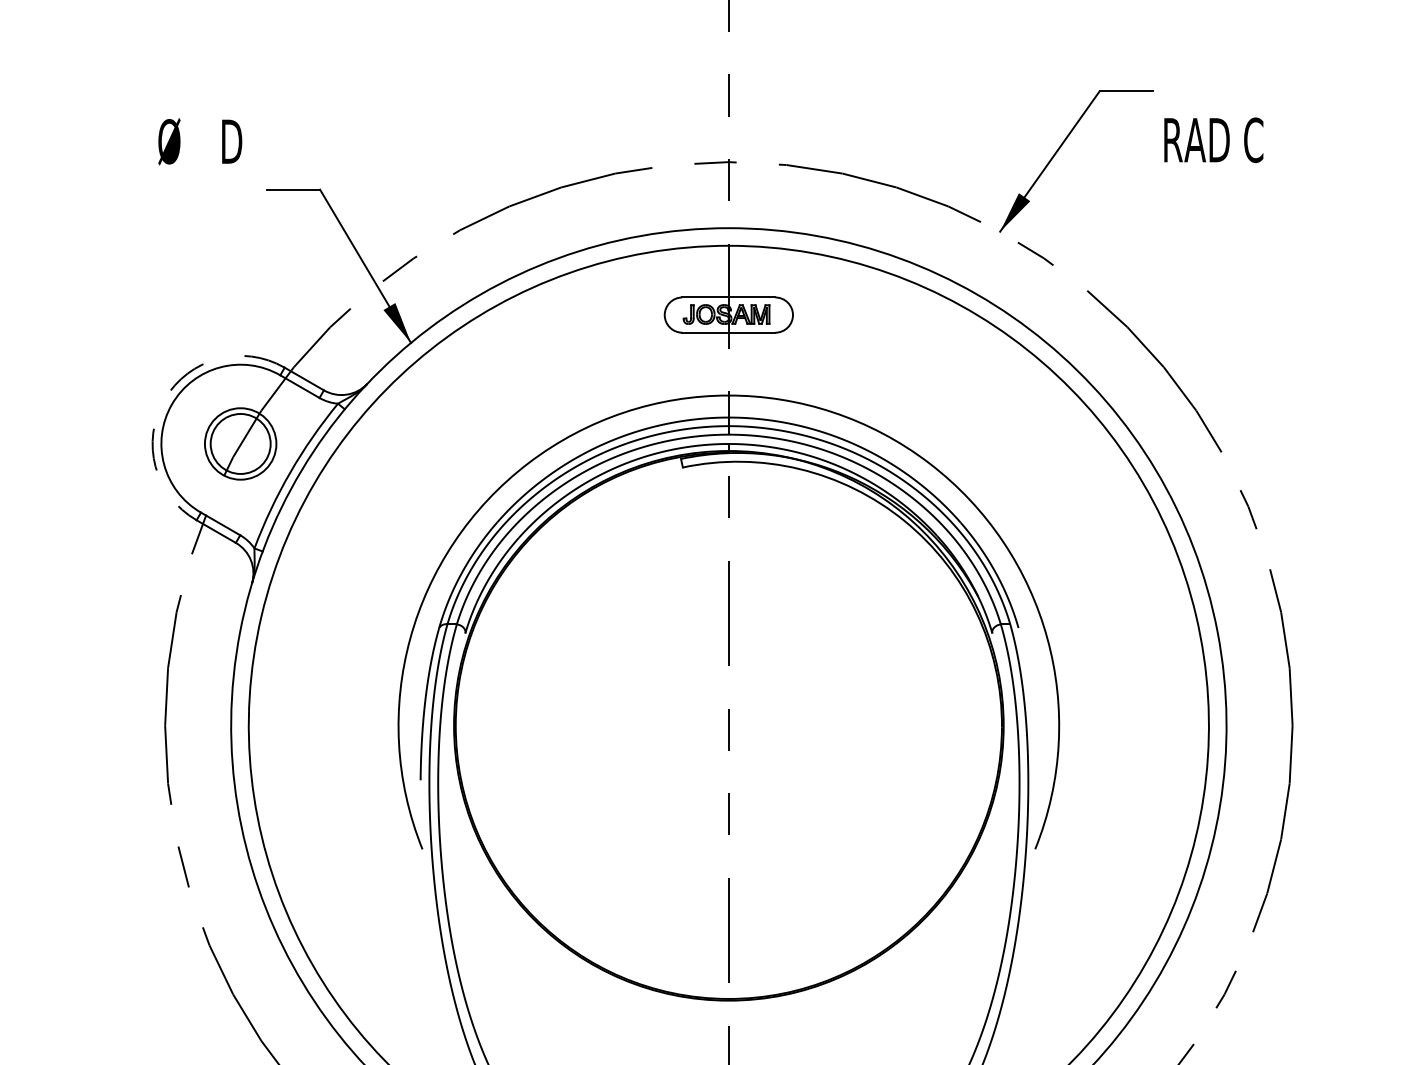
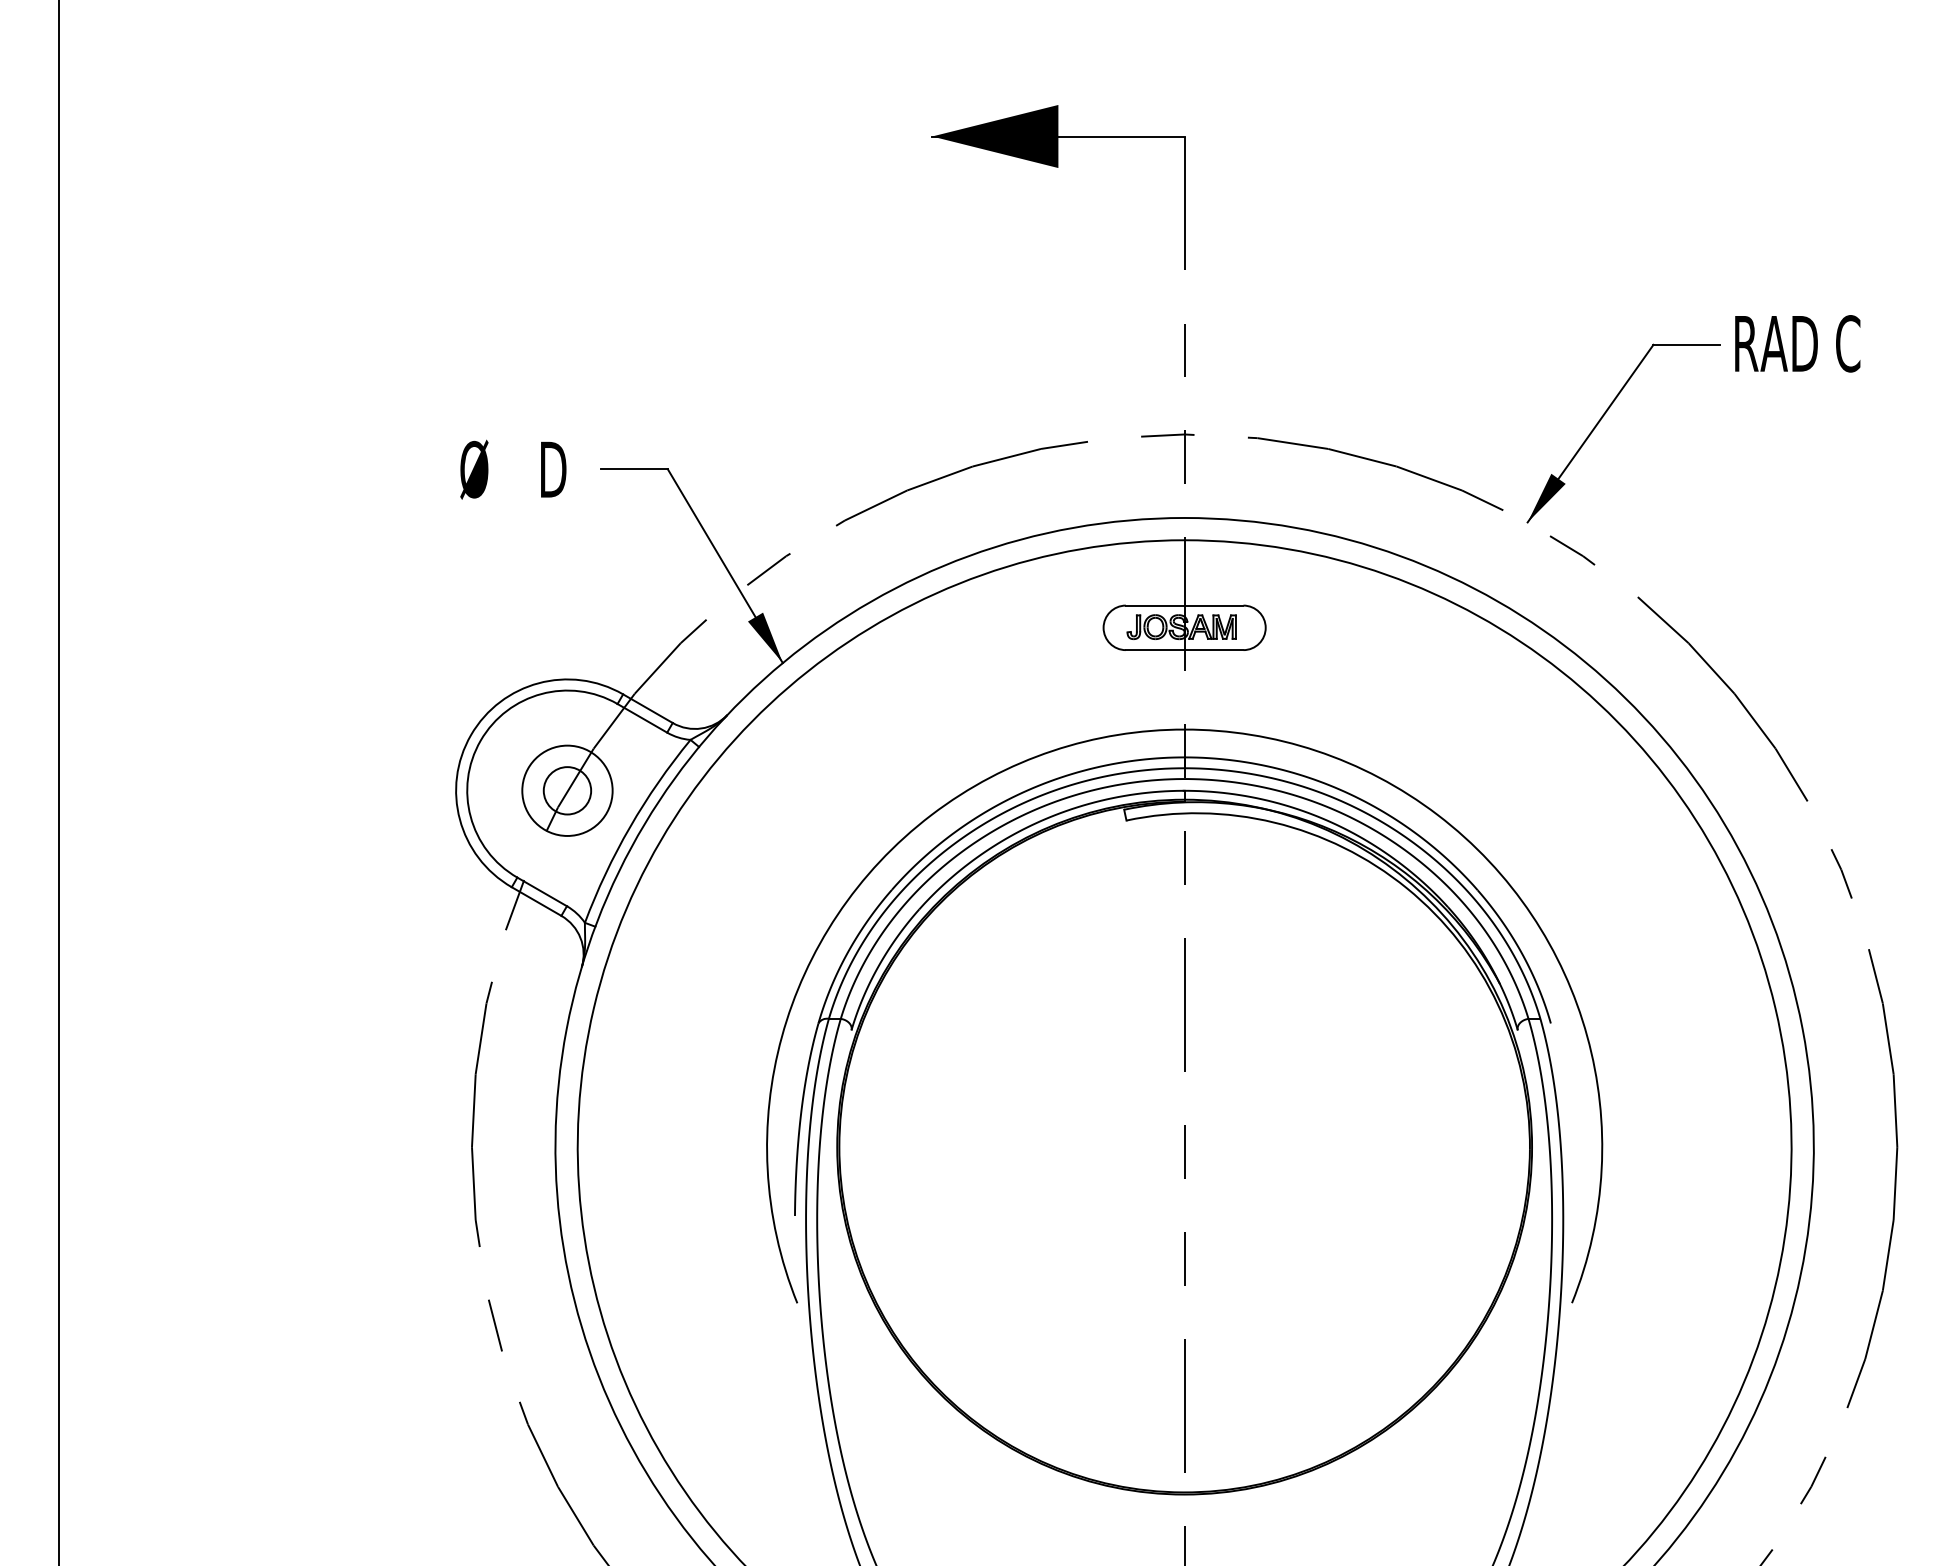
text: (1213, 139) -> (1797, 343), moved
text: (200, 141) -> (513, 469), moved
arc: (164, 400) -> (471, 735), dashed -> solid
circle: (240, 443) -> (567, 790), size x0.62

